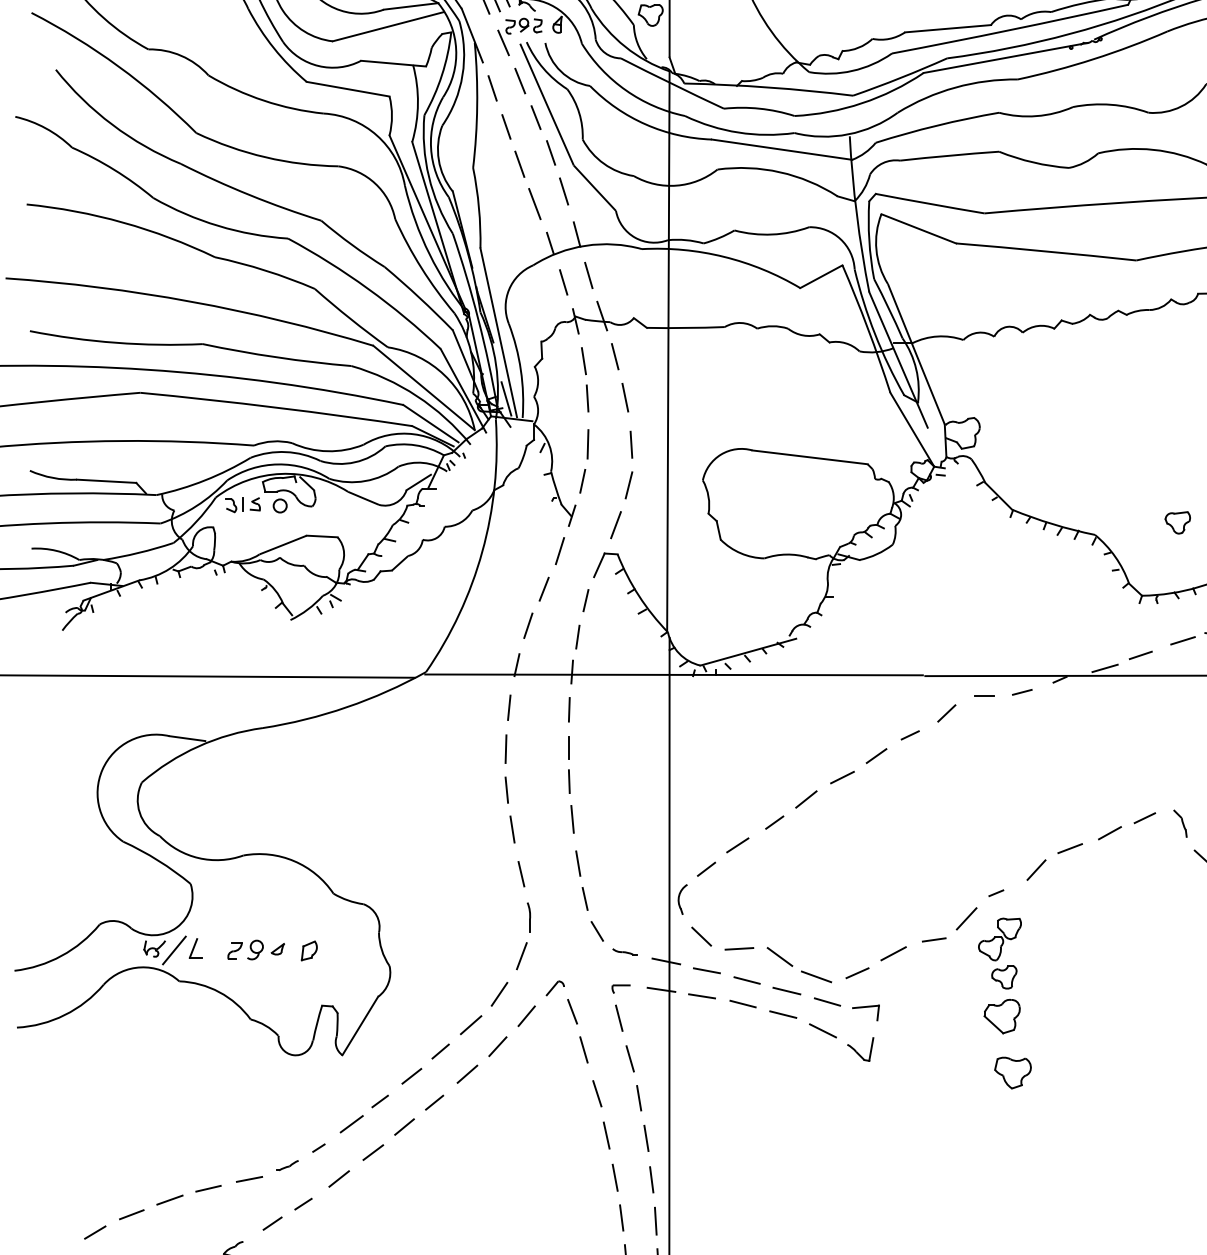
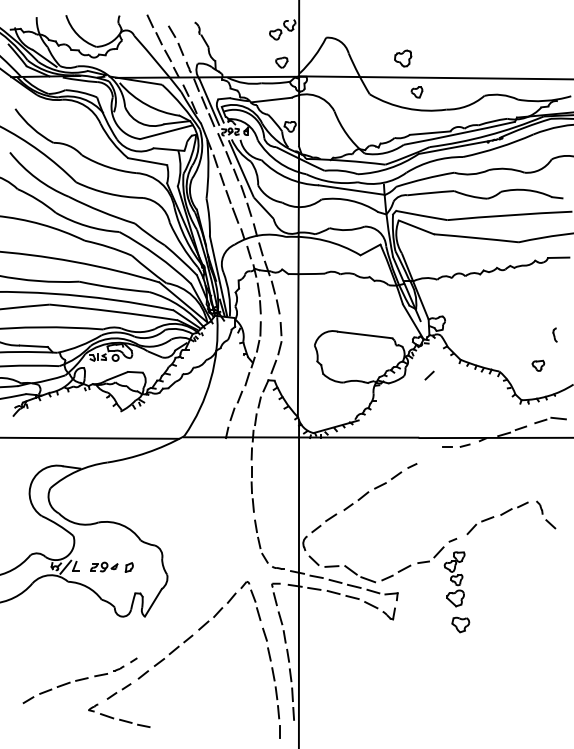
line: (946, 713) -> (429, 375), moved
part: (521, 887) -> (229, 537), removed

